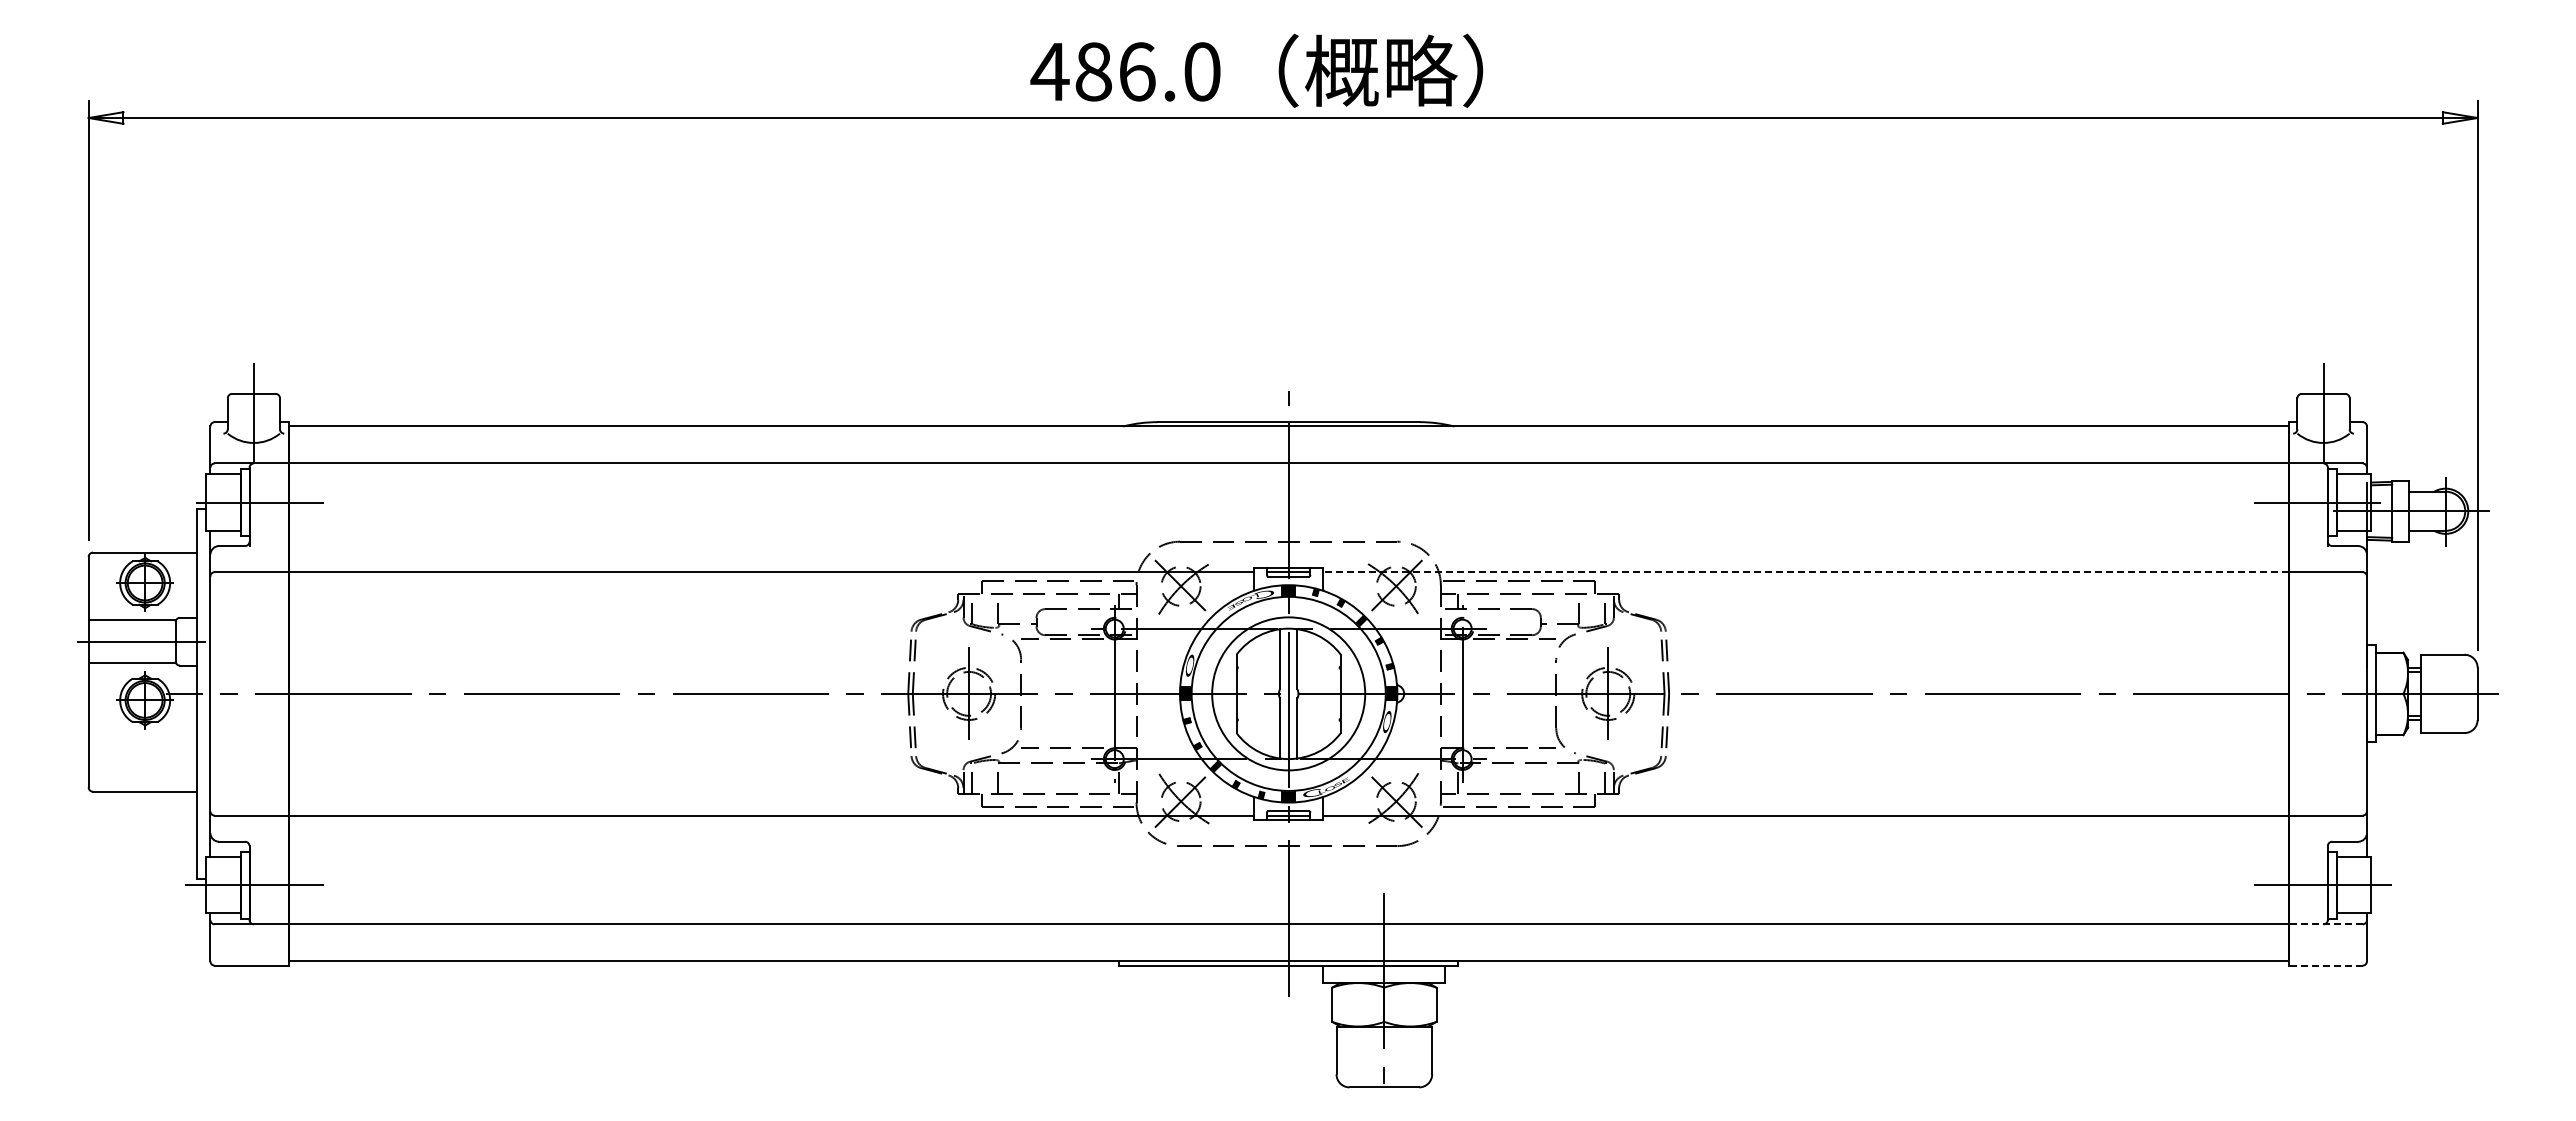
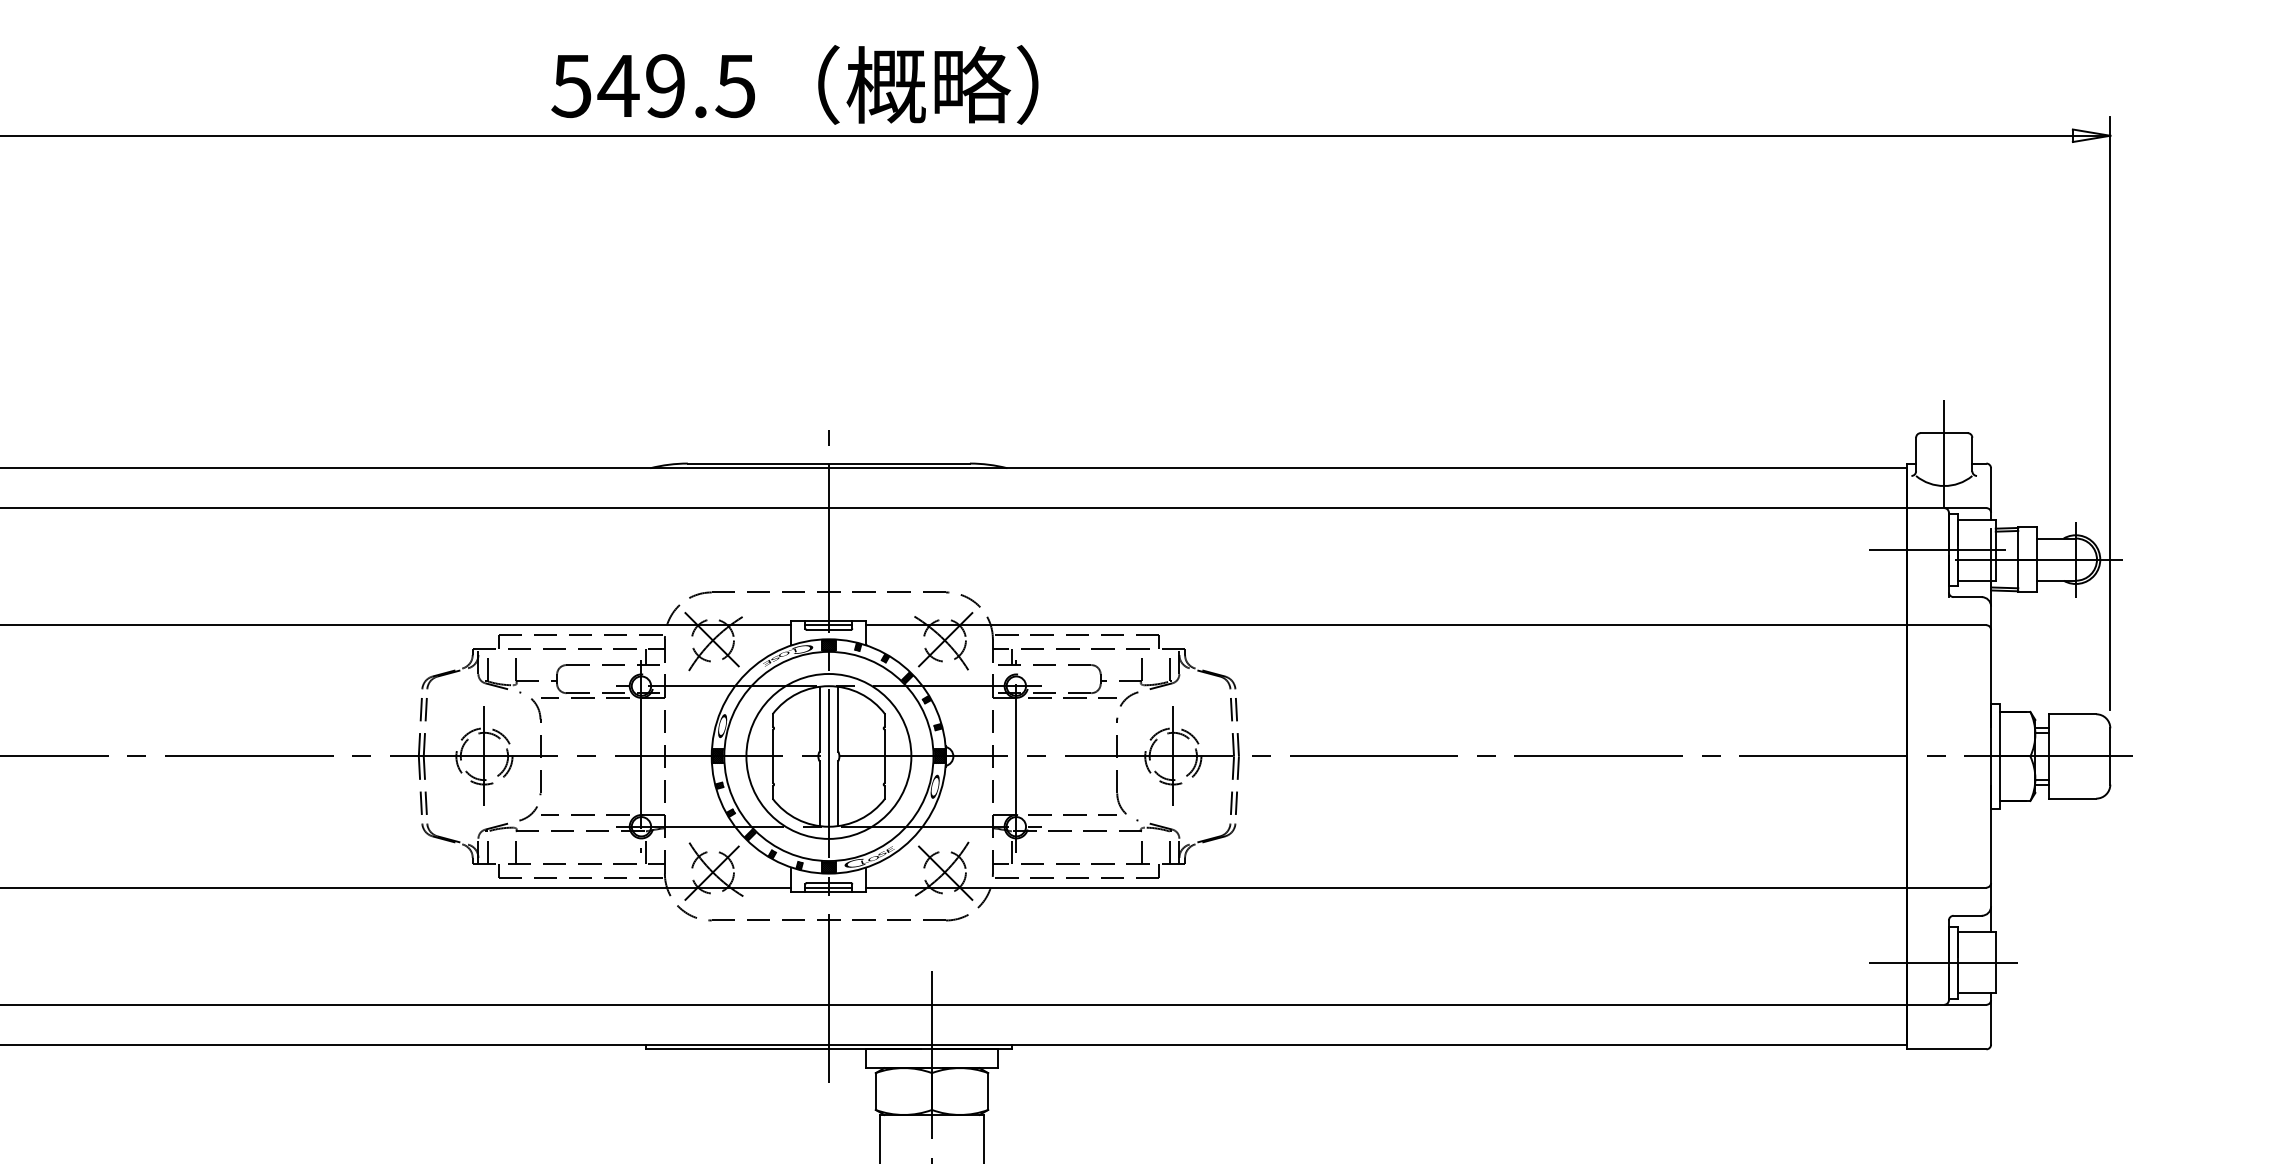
text: (1125, 71) -> (653, 85), 486.0 -> 549.5
line: (1806, 572) -> (1386, 625), dashed -> solid
line: (2325, 924) -> (1946, 1005), dashed -> solid
line: (2325, 965) -> (1946, 1049), dashed -> solid

